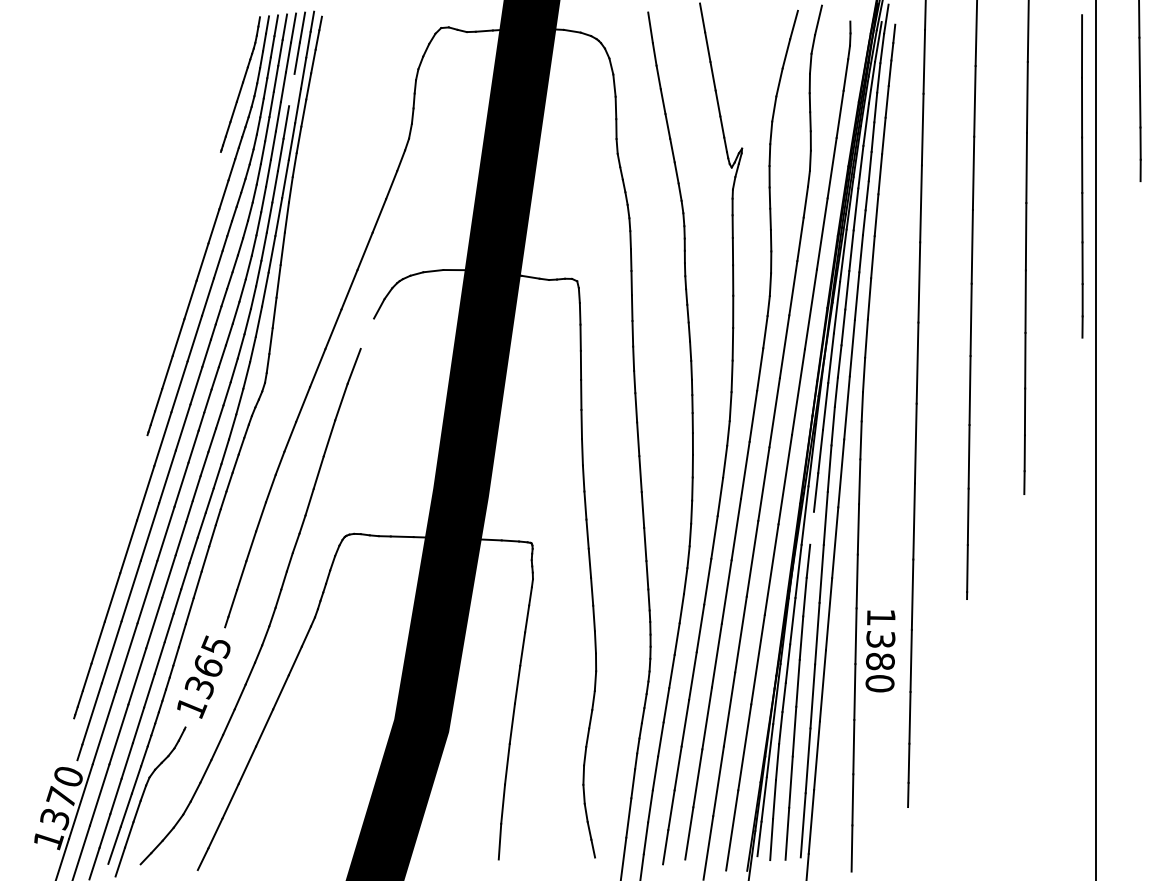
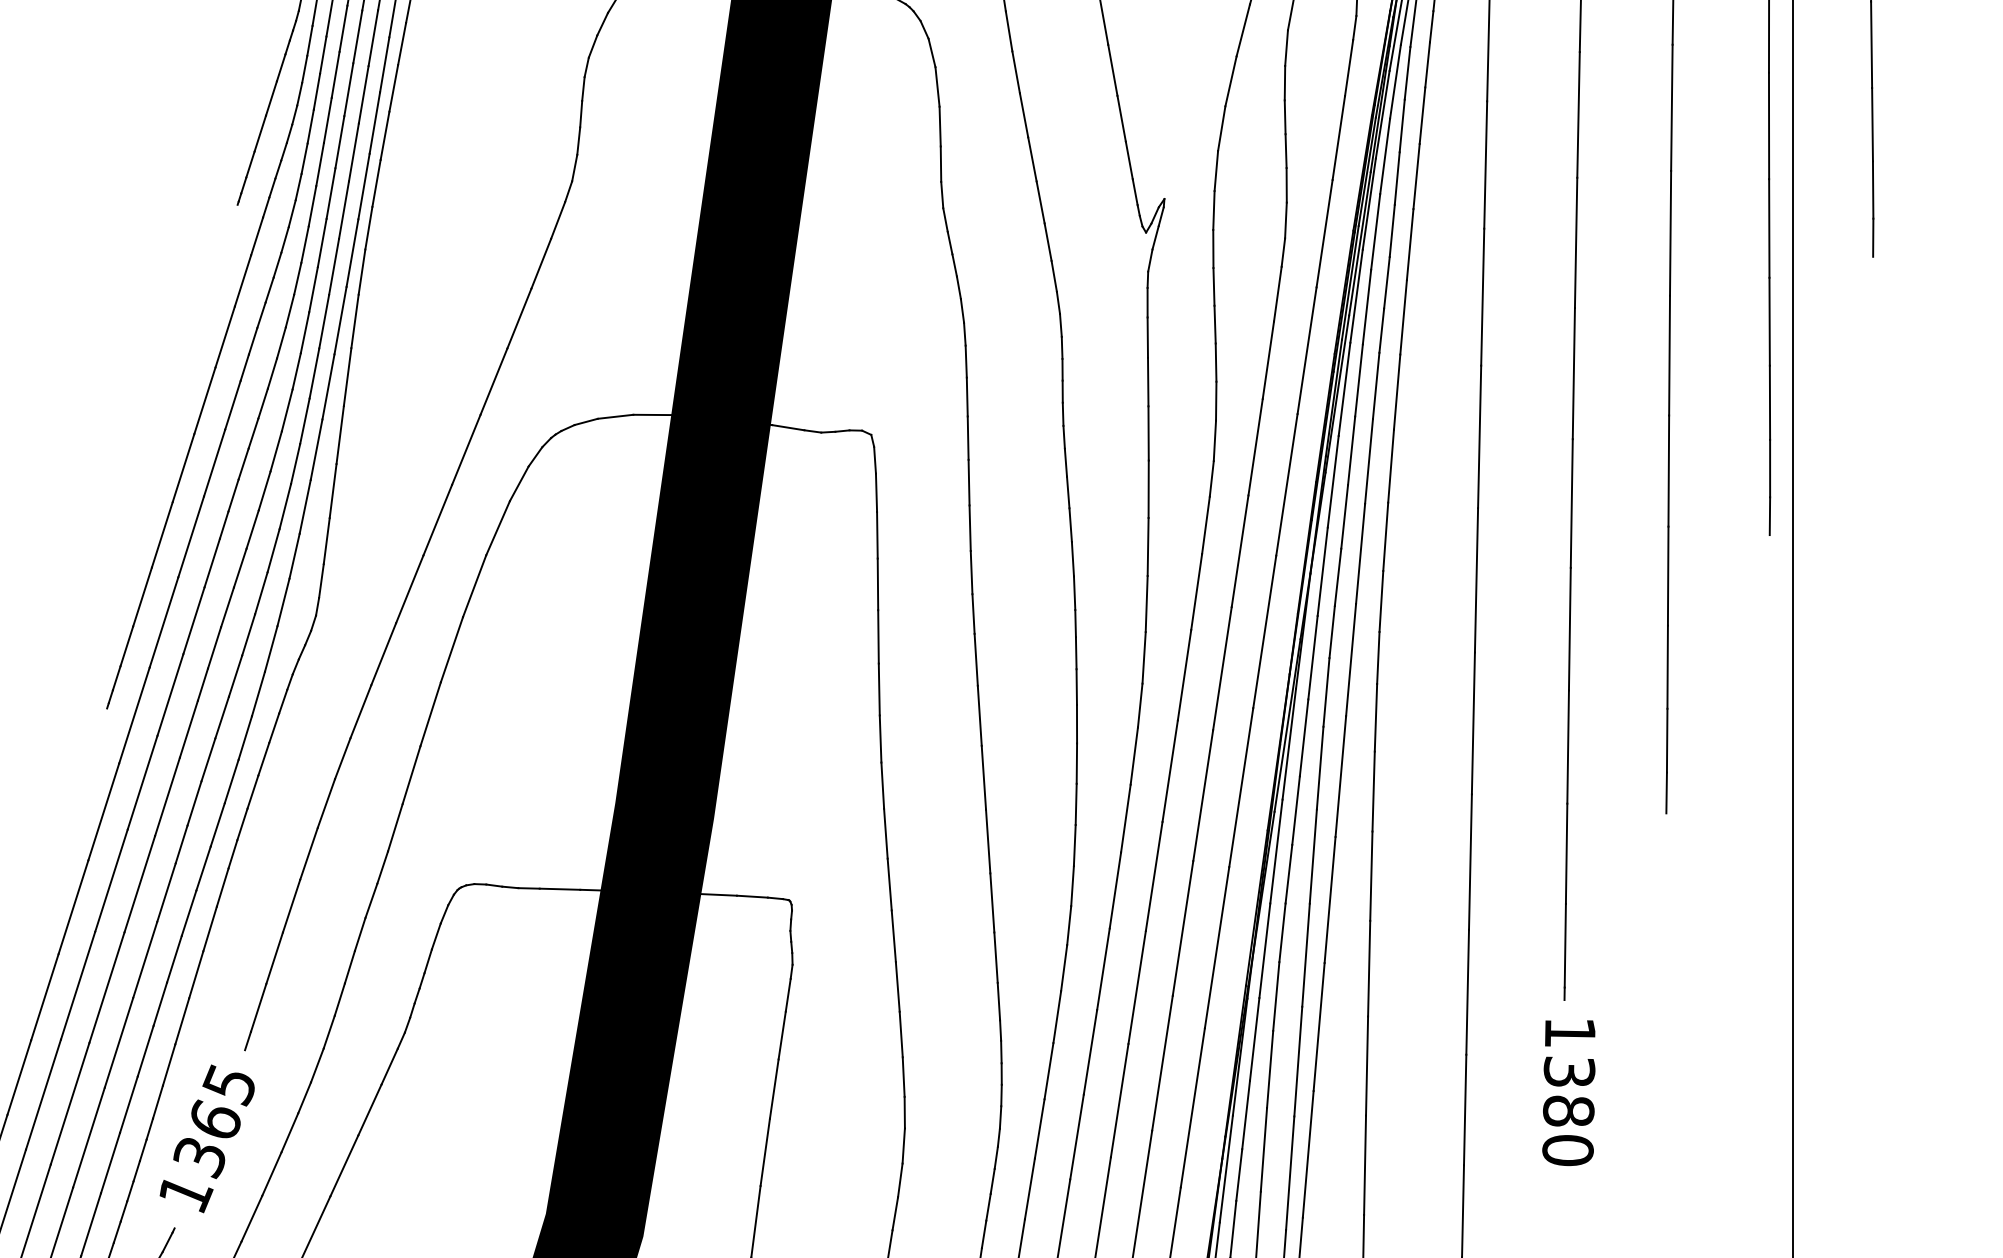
line: (291, 89) -> (363, 93), added
line: (367, 333) -> (498, 527), added
line: (811, 527) -> (1287, 872), added
text: (880, 651) -> (1568, 1093), moved

